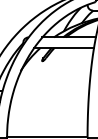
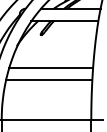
line: (51, 91) -> (51, 68), added
line: (49, 101) -> (48, 80), added

